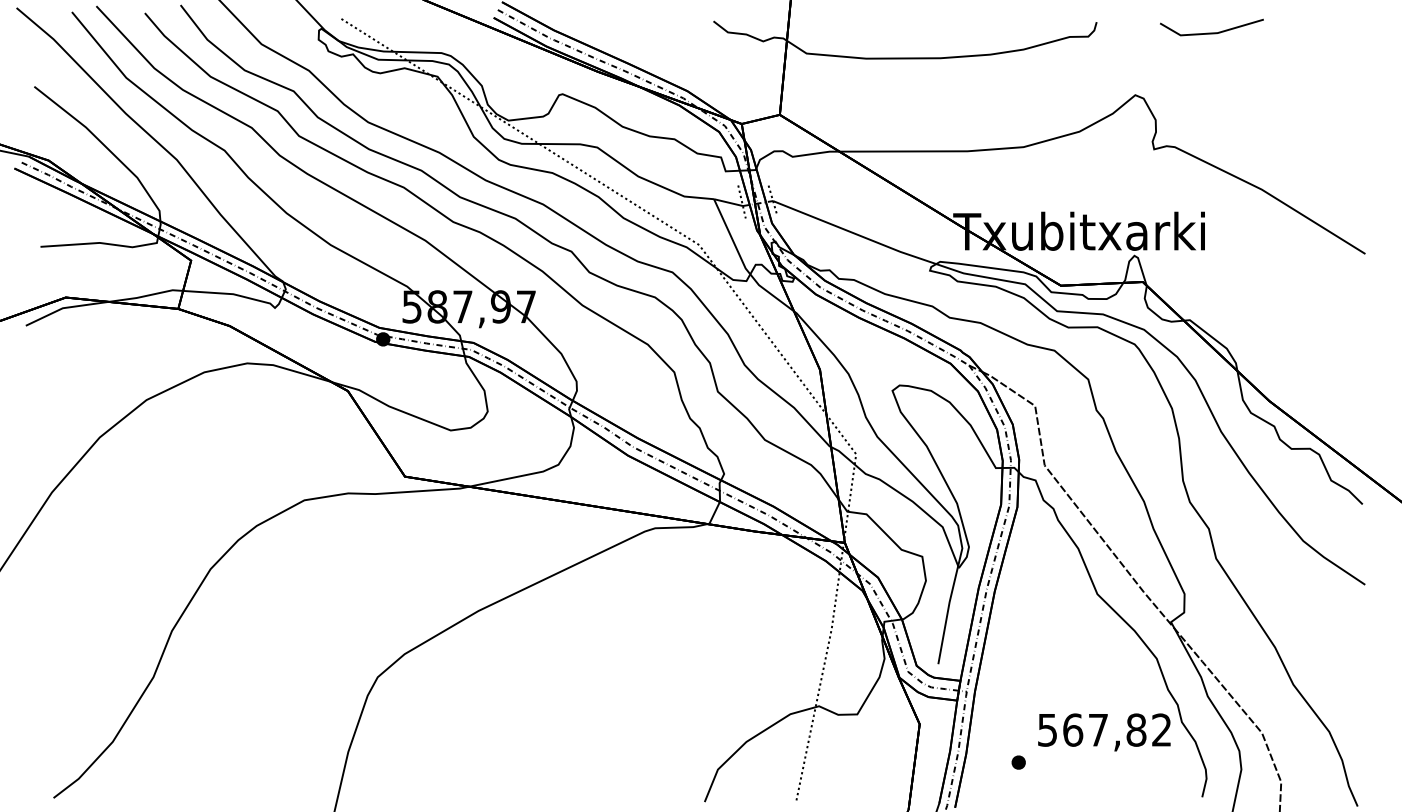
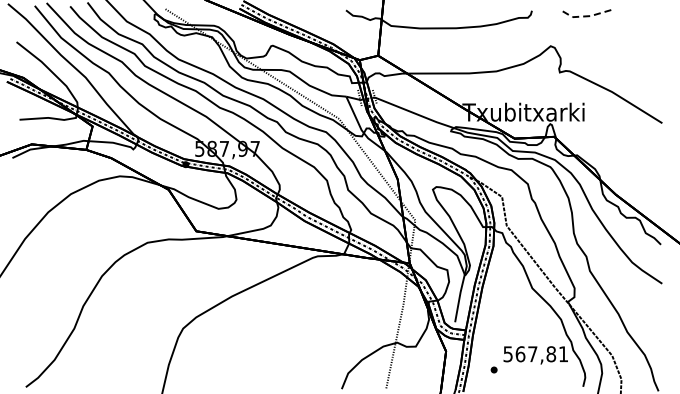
line: (1211, 33) -> (587, 16), solid -> dashed
text: (1161, 730) -> (563, 354), 567,82 -> 567,81

